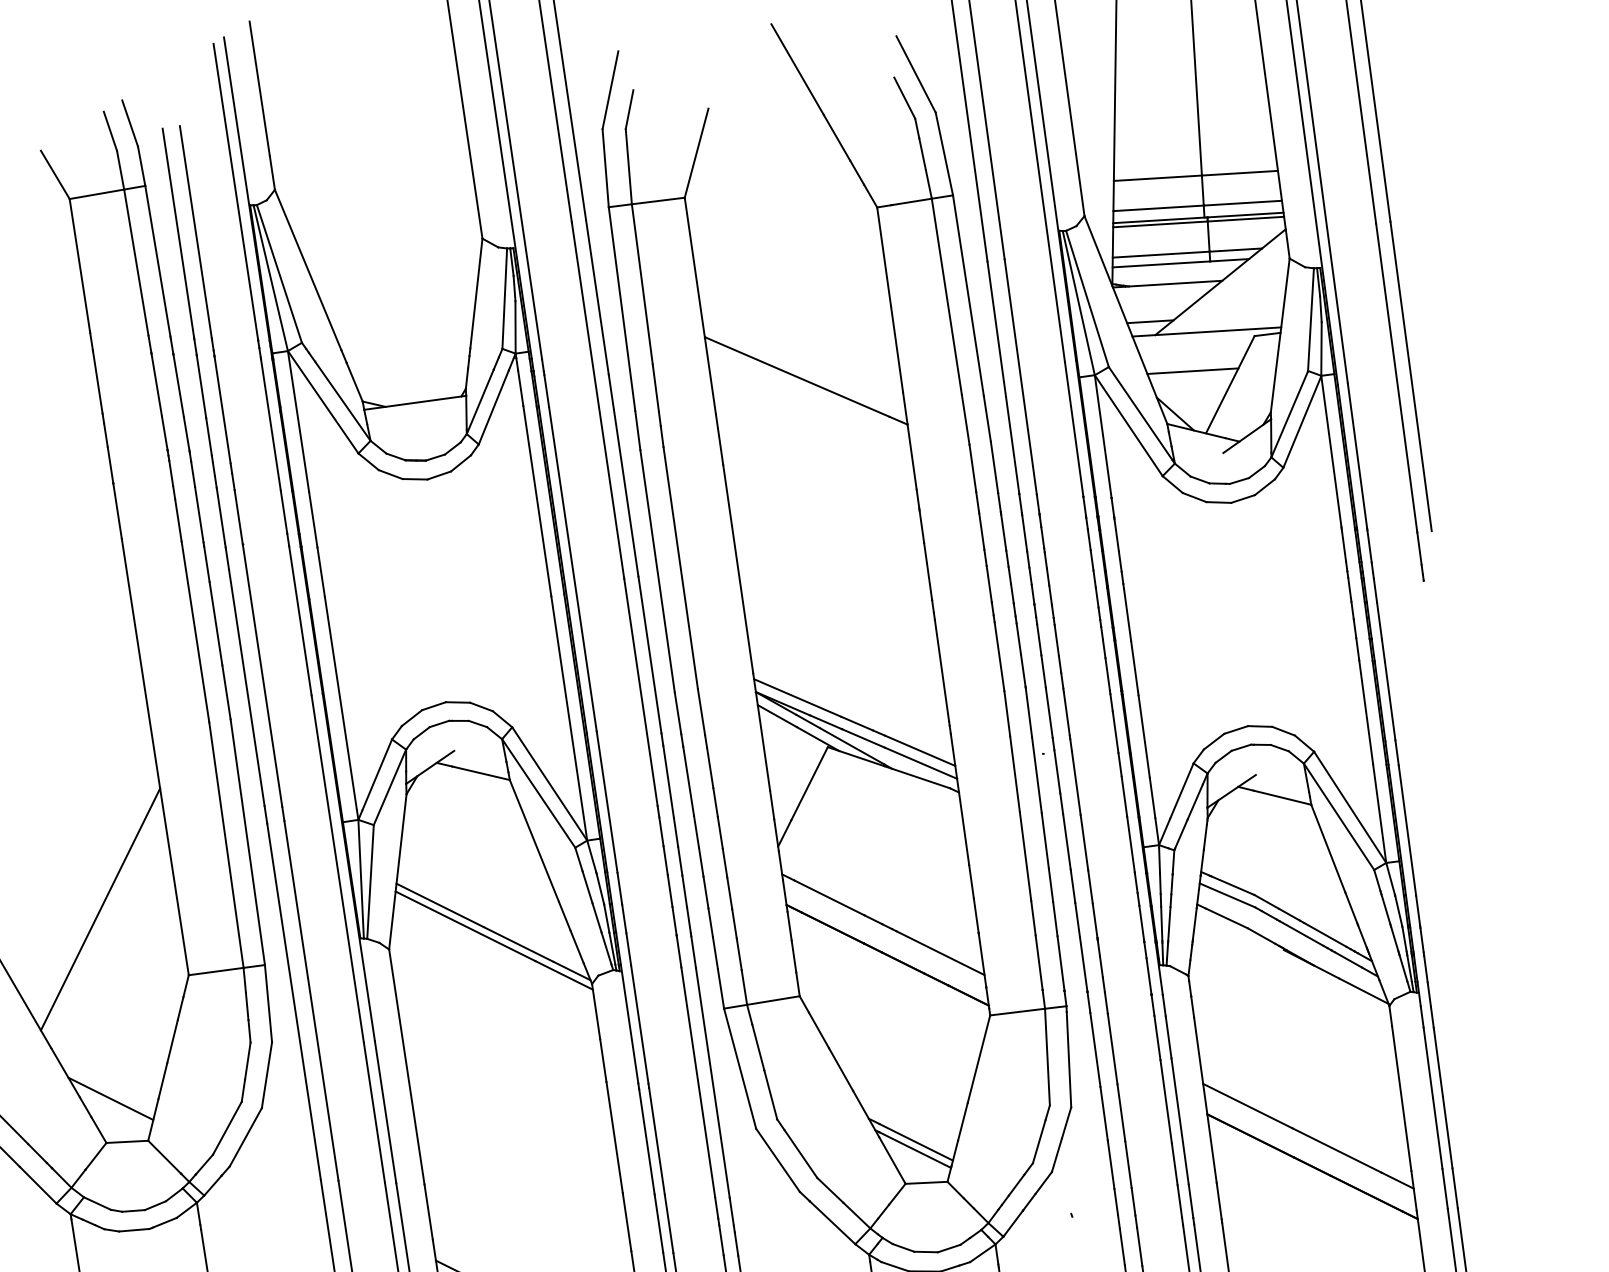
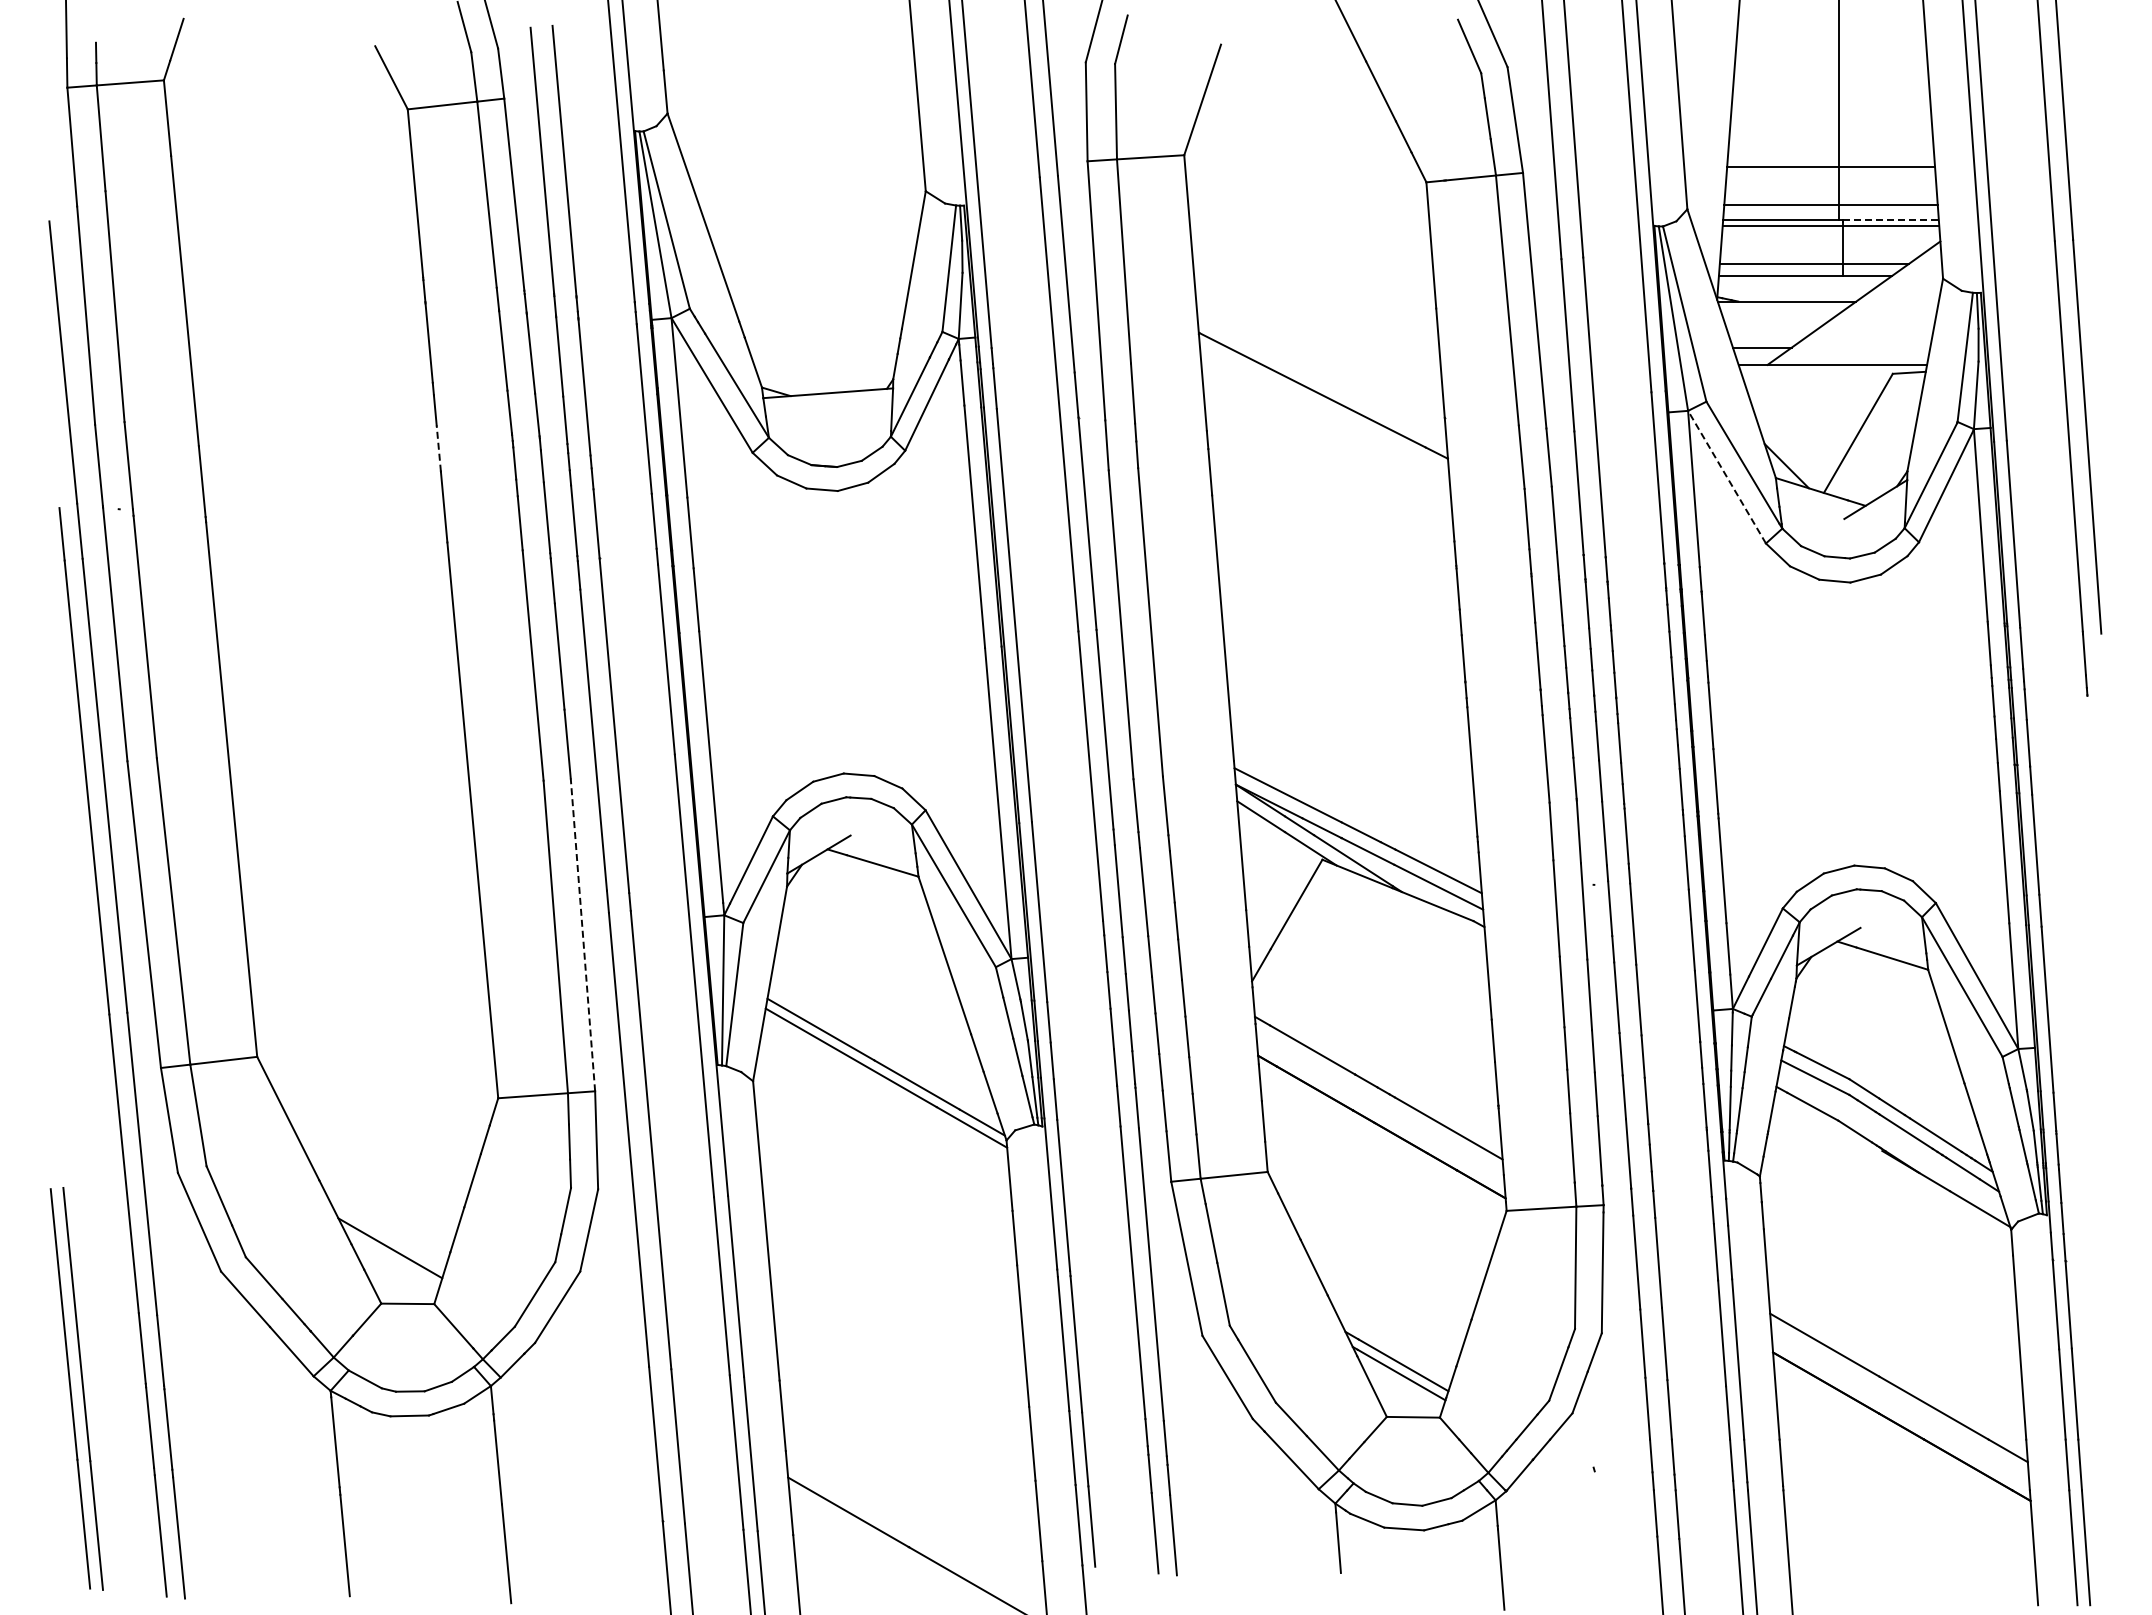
line: (1246, 215) -> (1891, 220), solid -> dashed
line: (1192, 371) -> (1811, 413), removed
line: (1129, 425) -> (1727, 477), solid -> dashed
line: (110, 465) -> (438, 448), solid -> dashed
line: (247, 841) -> (582, 934), solid -> dashed
line: (100, 909) -> (391, 1008), removed

